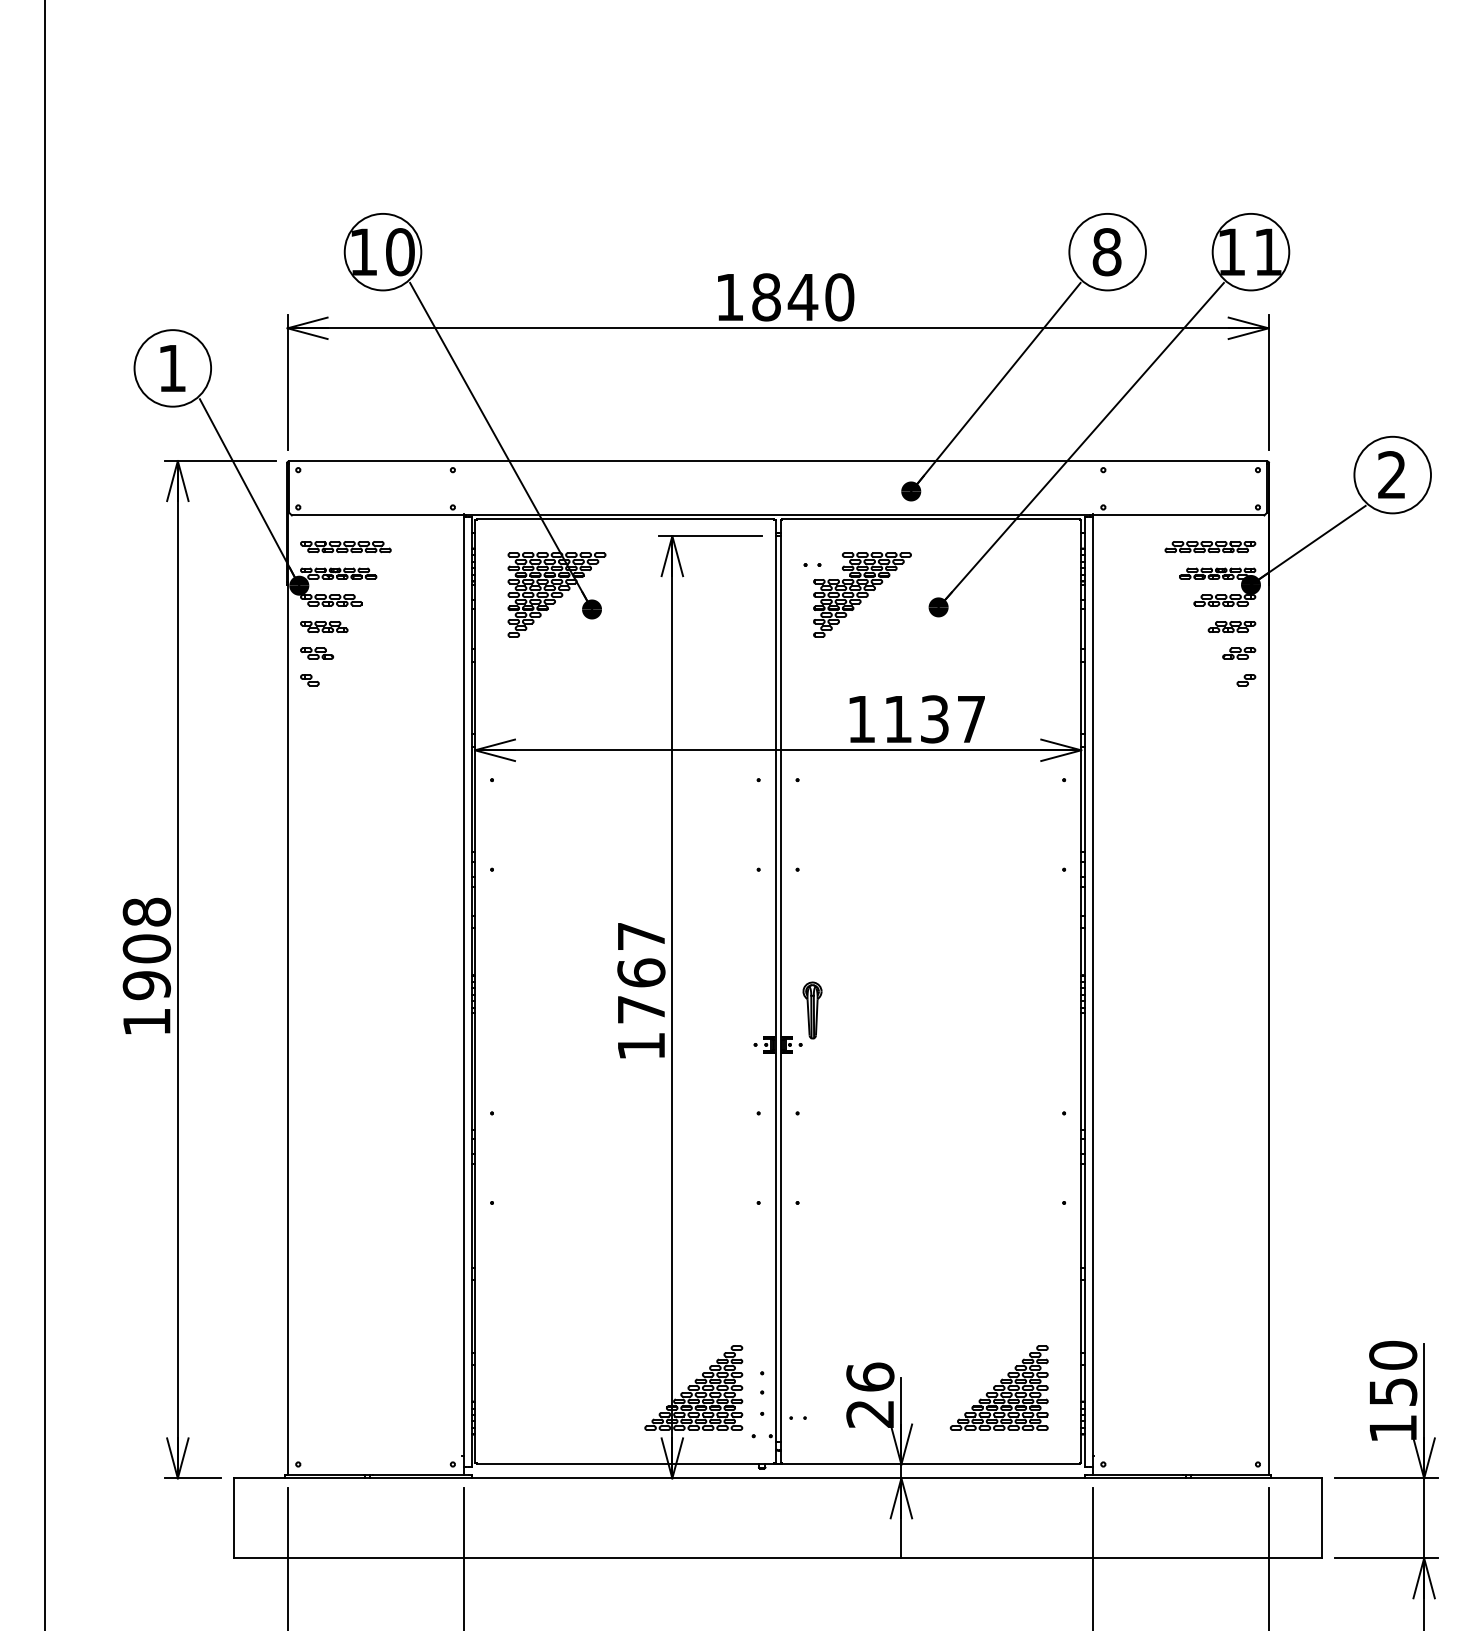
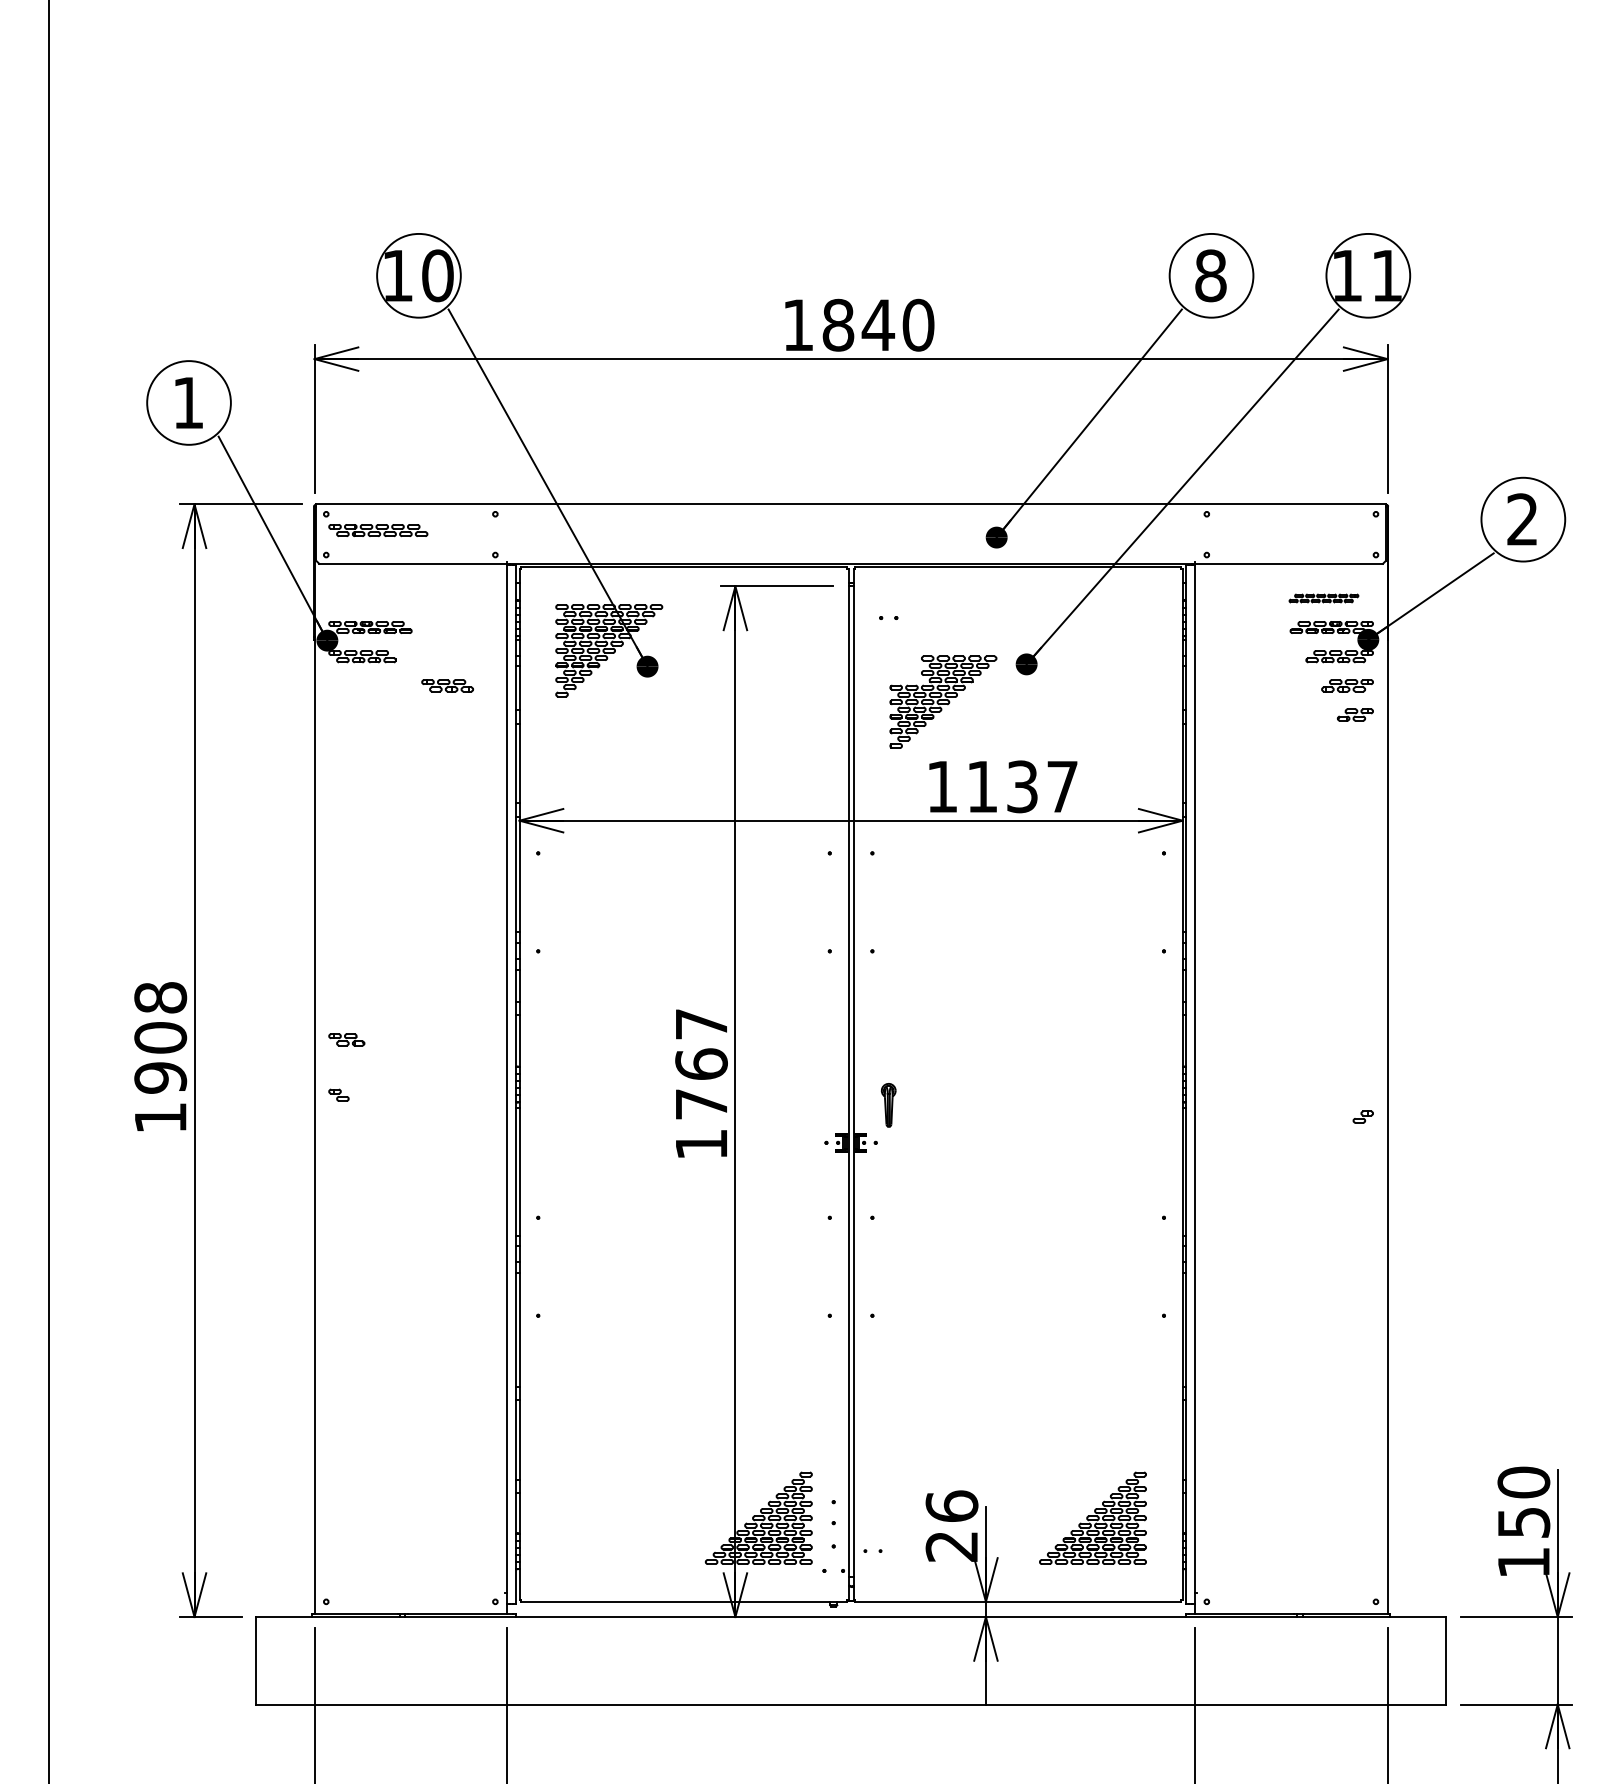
part: (345, 547) -> (377, 531), moved
part: (1210, 547) -> (1324, 598), size x0.7
part: (862, 594) -> (943, 701), moved
part: (324, 626) -> (447, 685), moved
part: (317, 653) -> (347, 1039), moved
part: (309, 680) -> (338, 1095), moved
part: (1246, 680) -> (1363, 1117), moved
part: (812, 1010) -> (888, 1105), size x0.7

